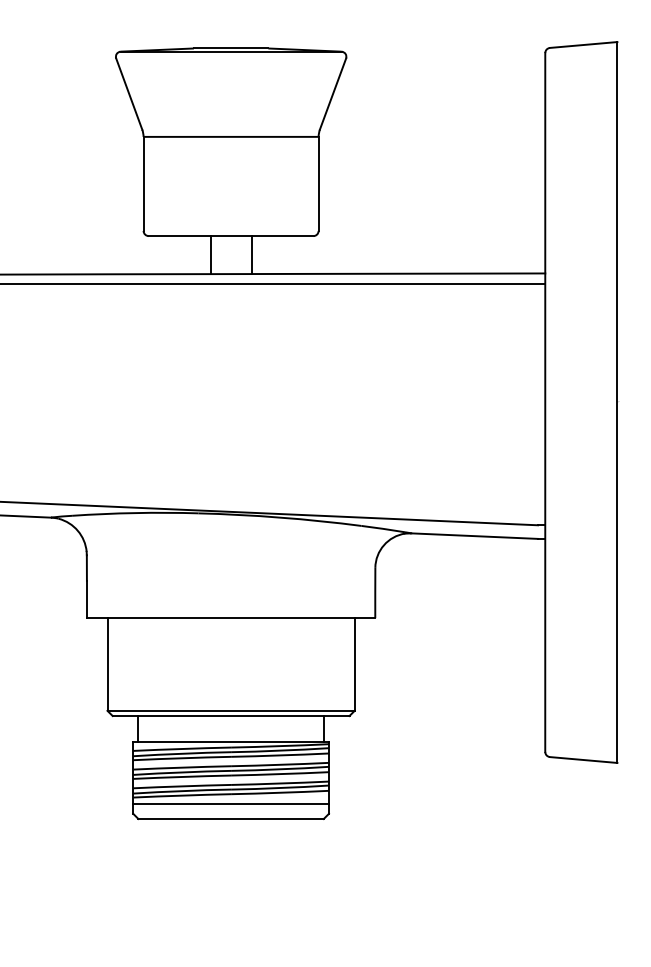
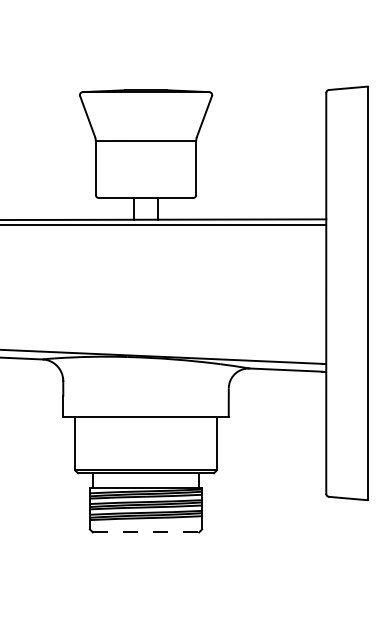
line: (230, 803) -> (145, 523), removed
line: (231, 819) -> (146, 532), solid -> dashed

